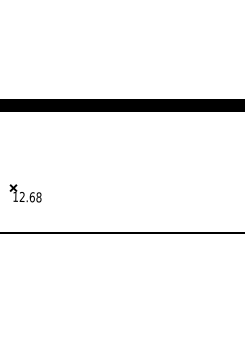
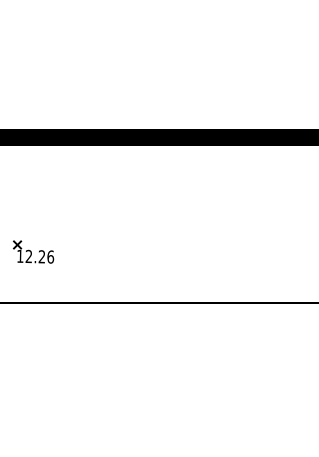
text: (35, 197) -> (46, 257), 12.68 -> 12.26

